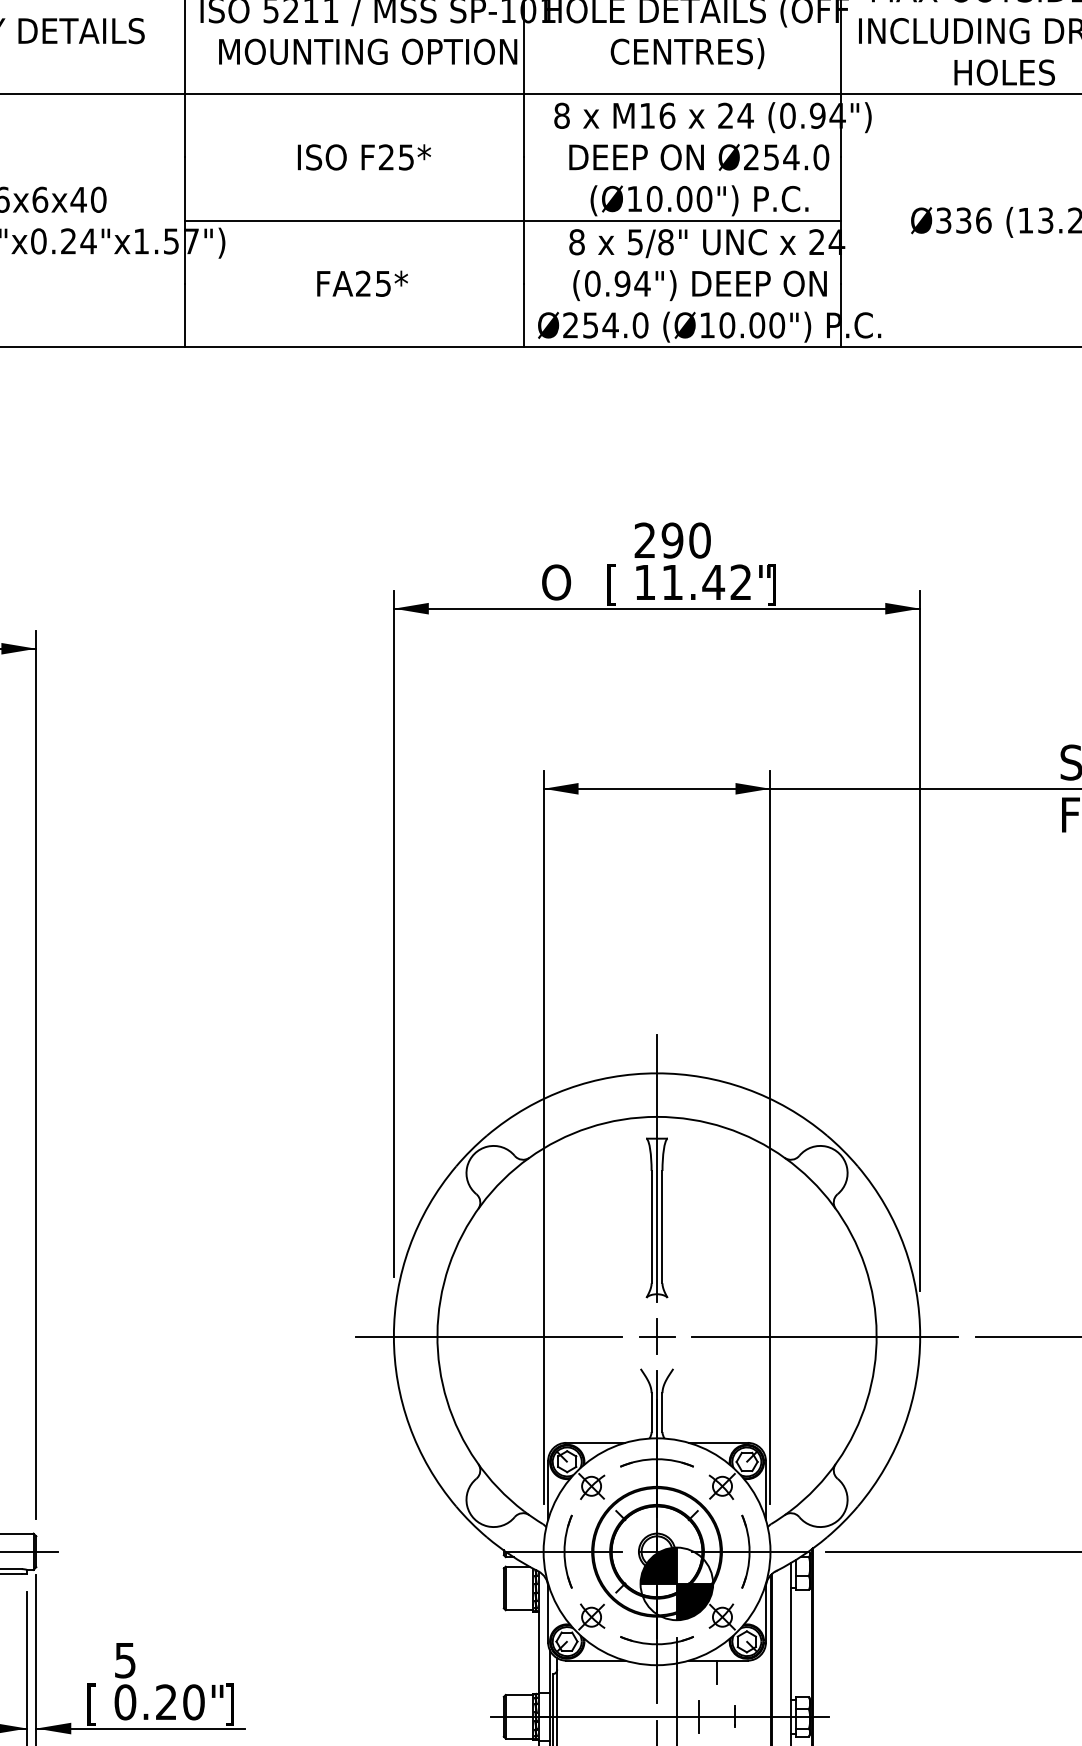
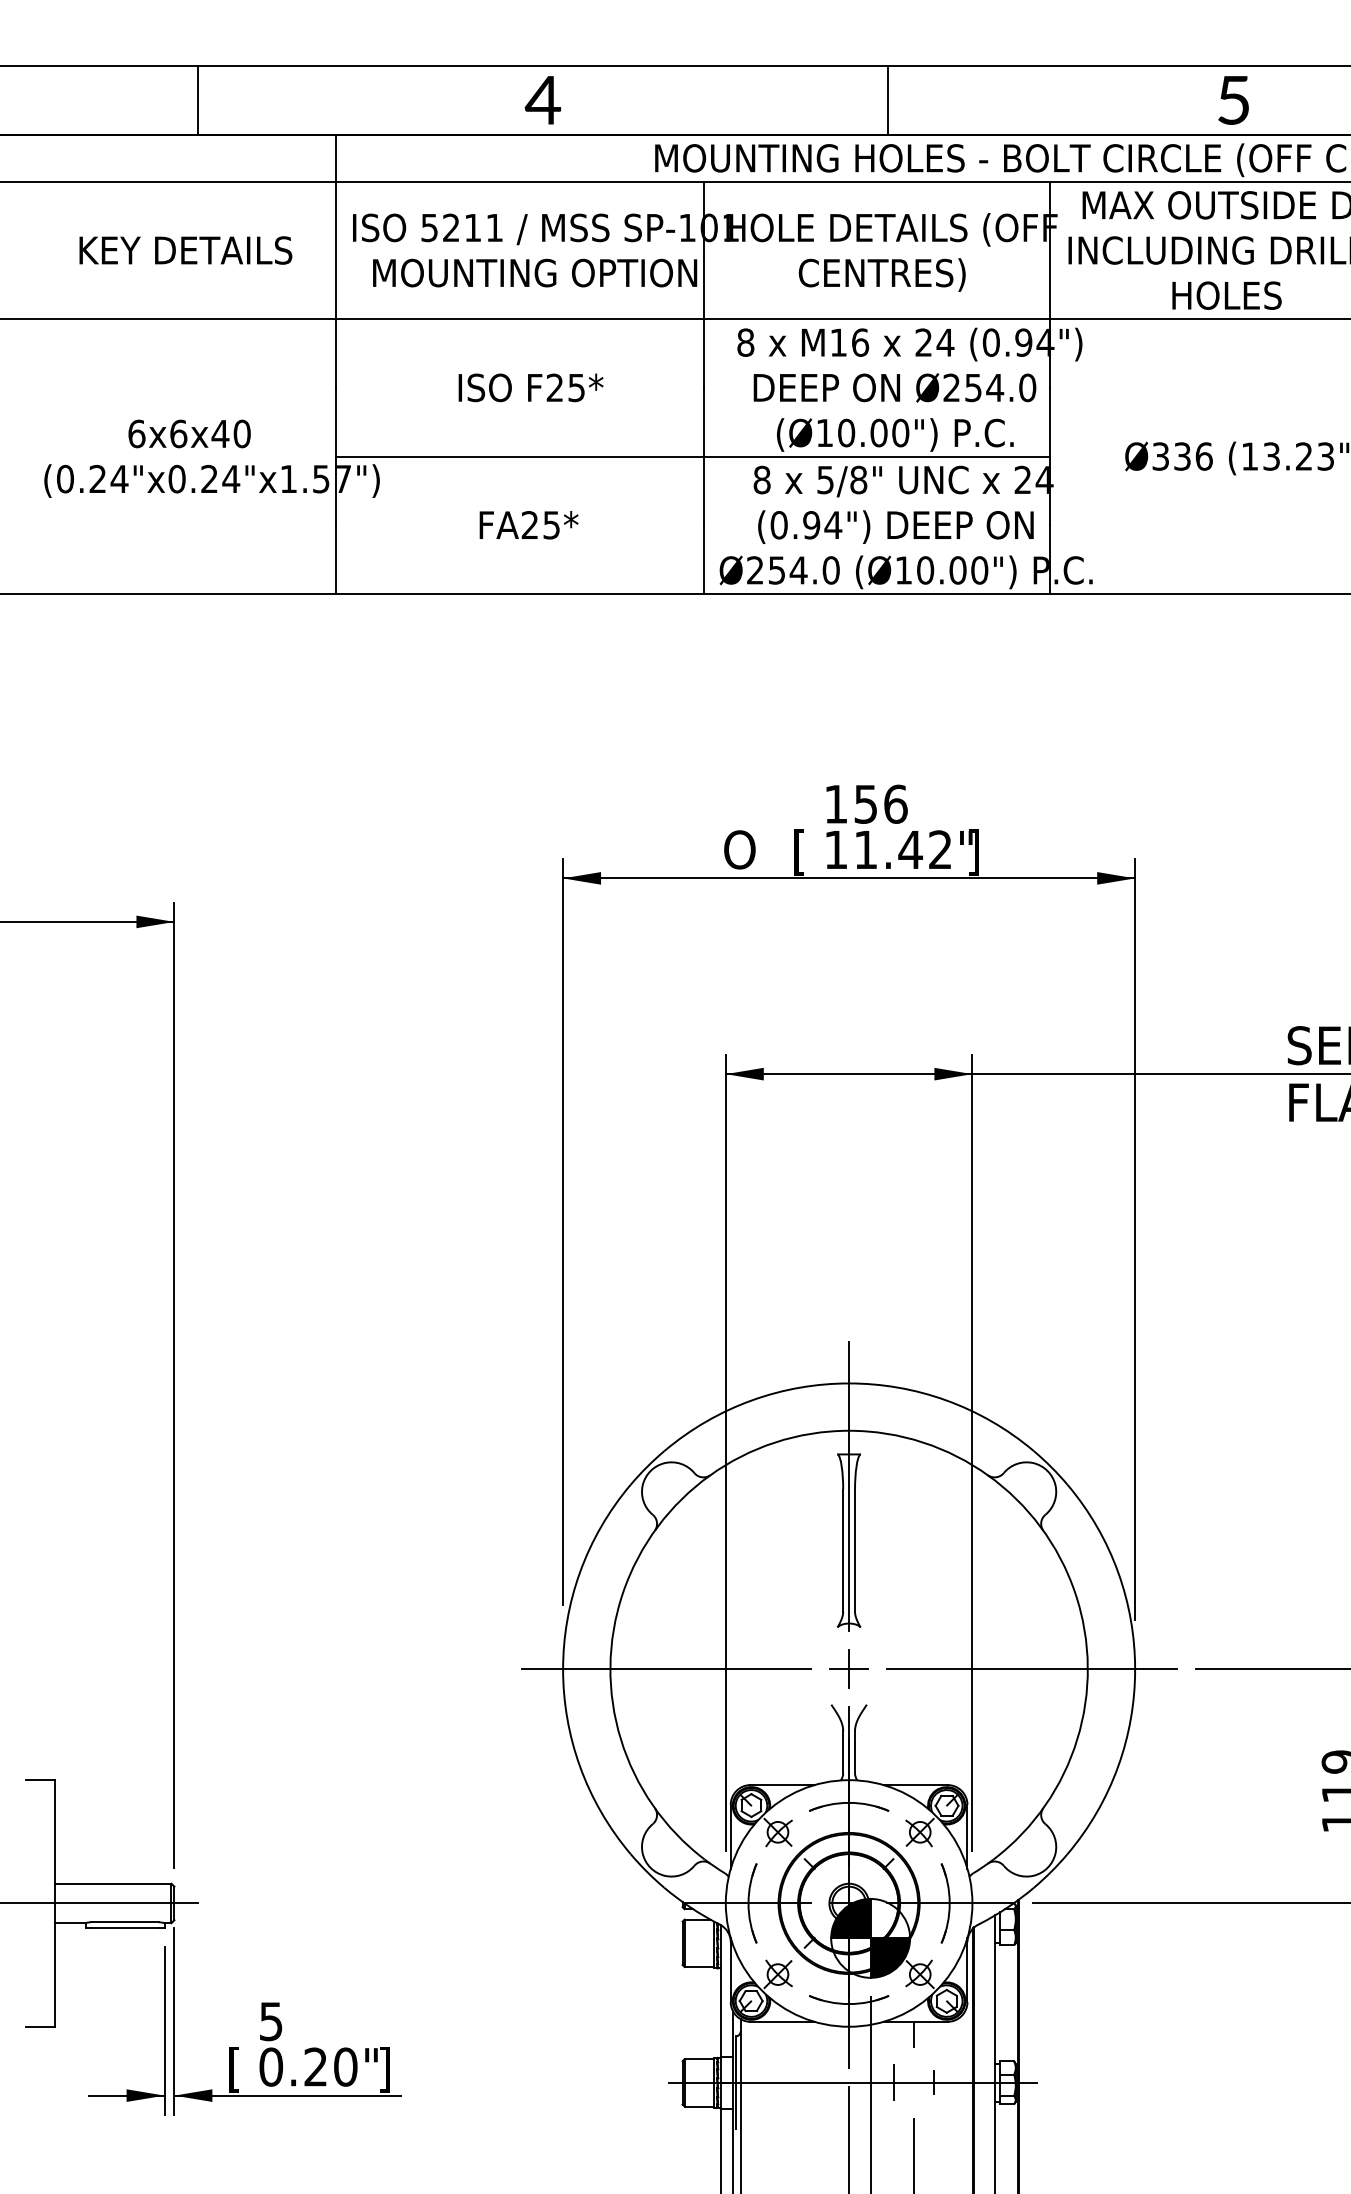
text: (672, 539) -> (865, 803), 290 -> 156

